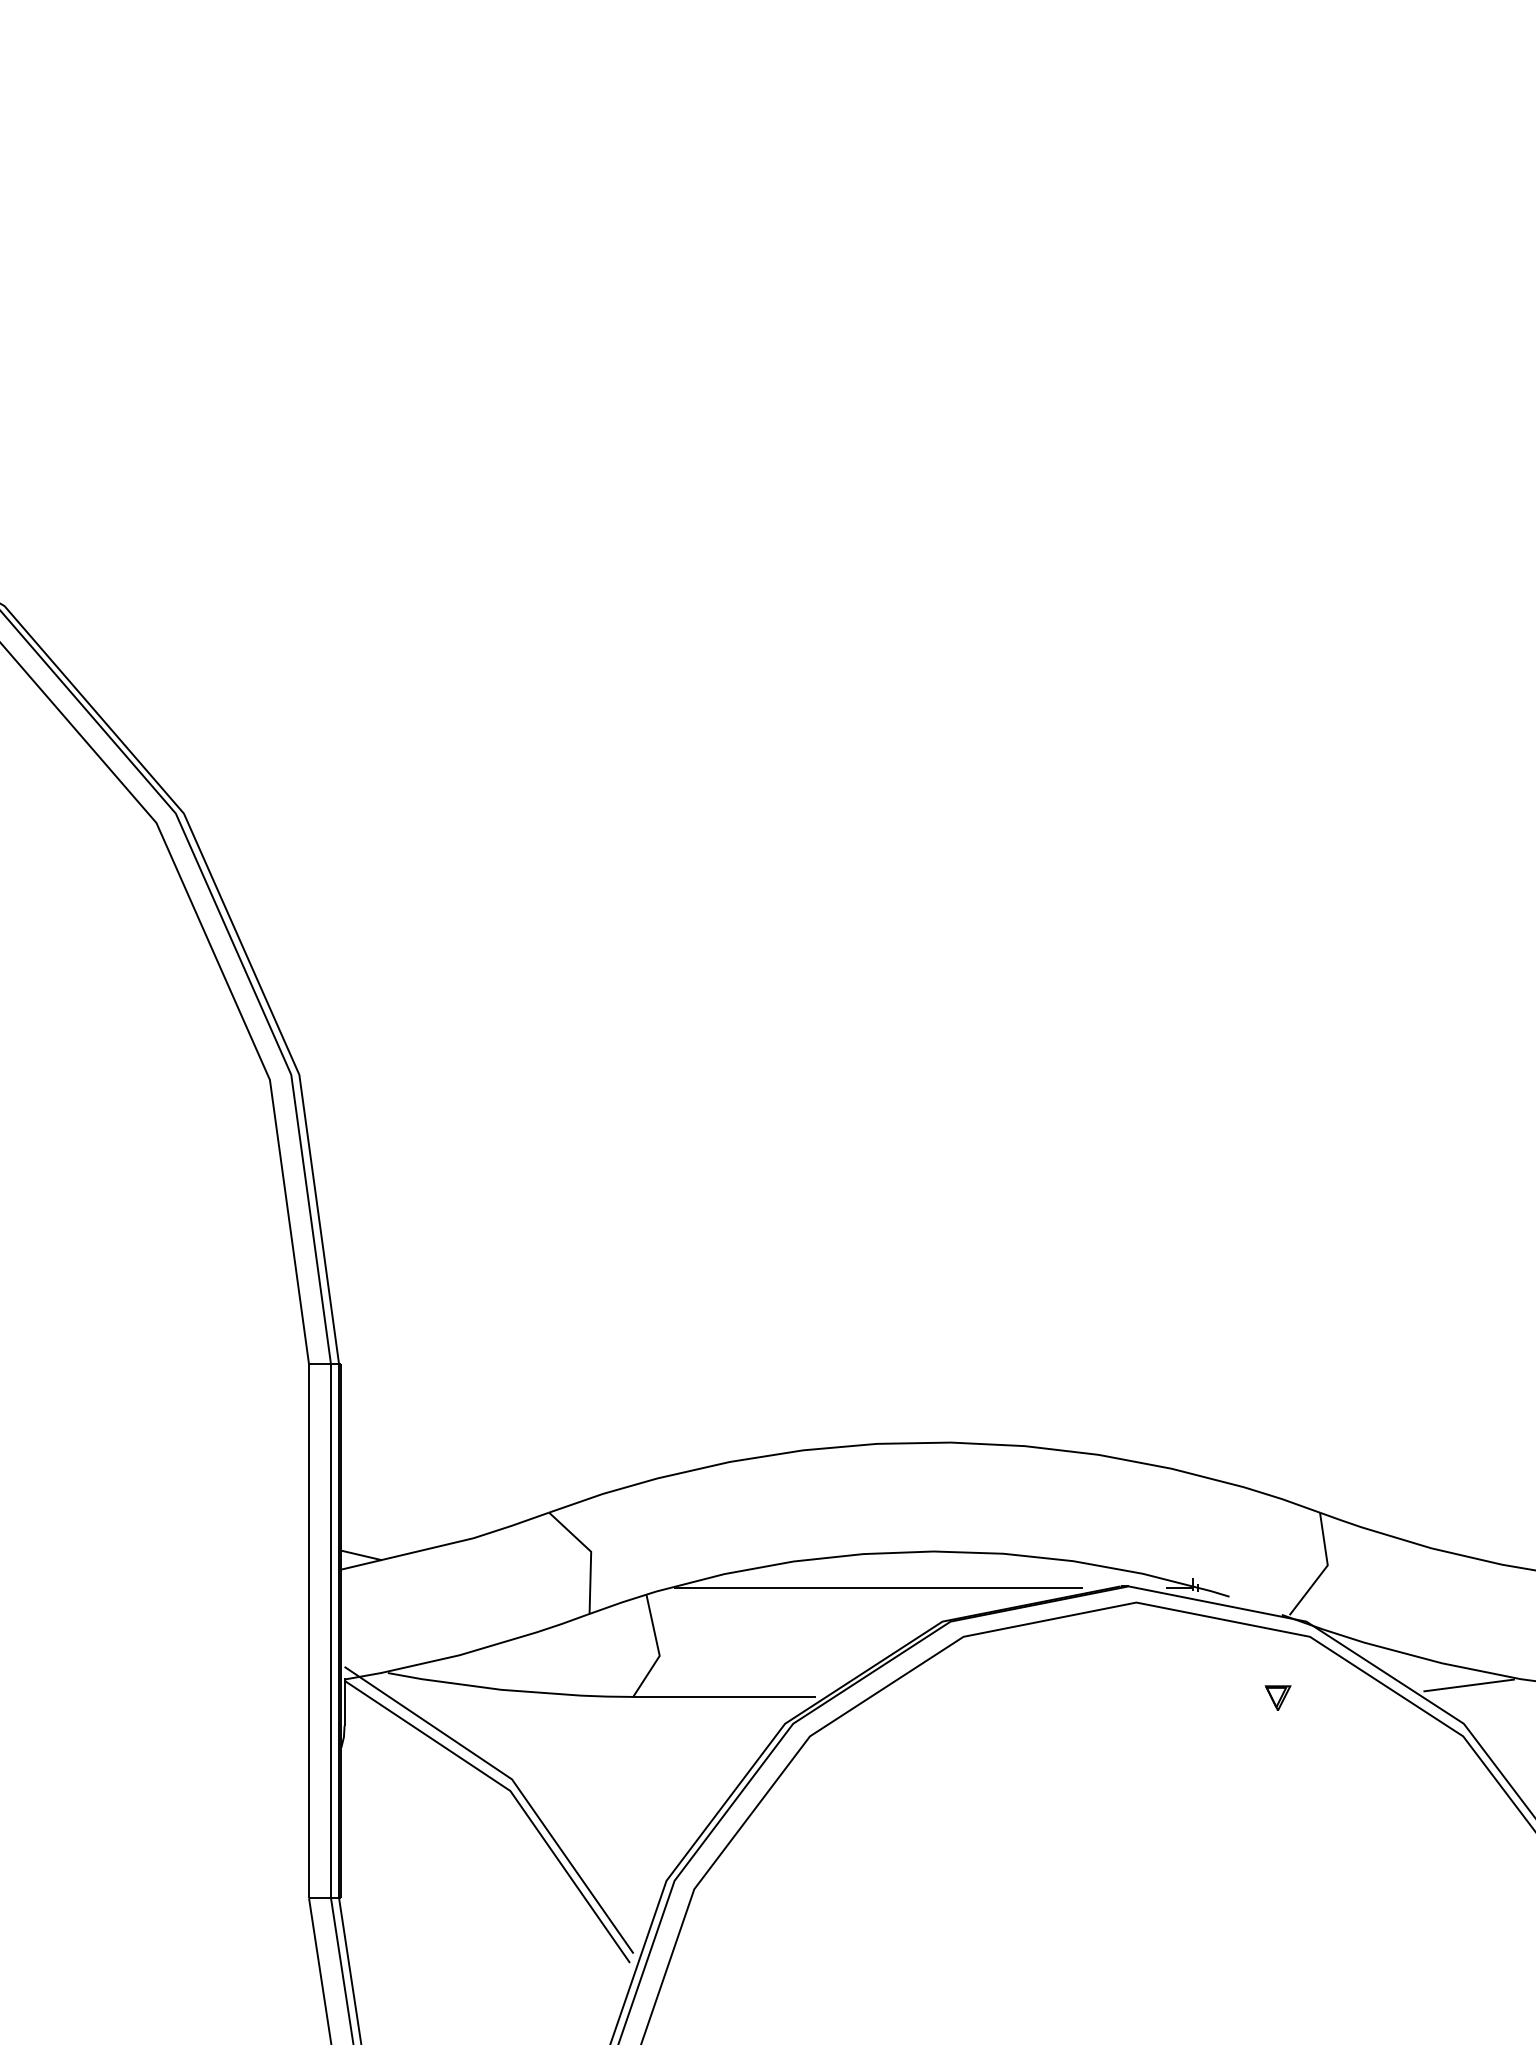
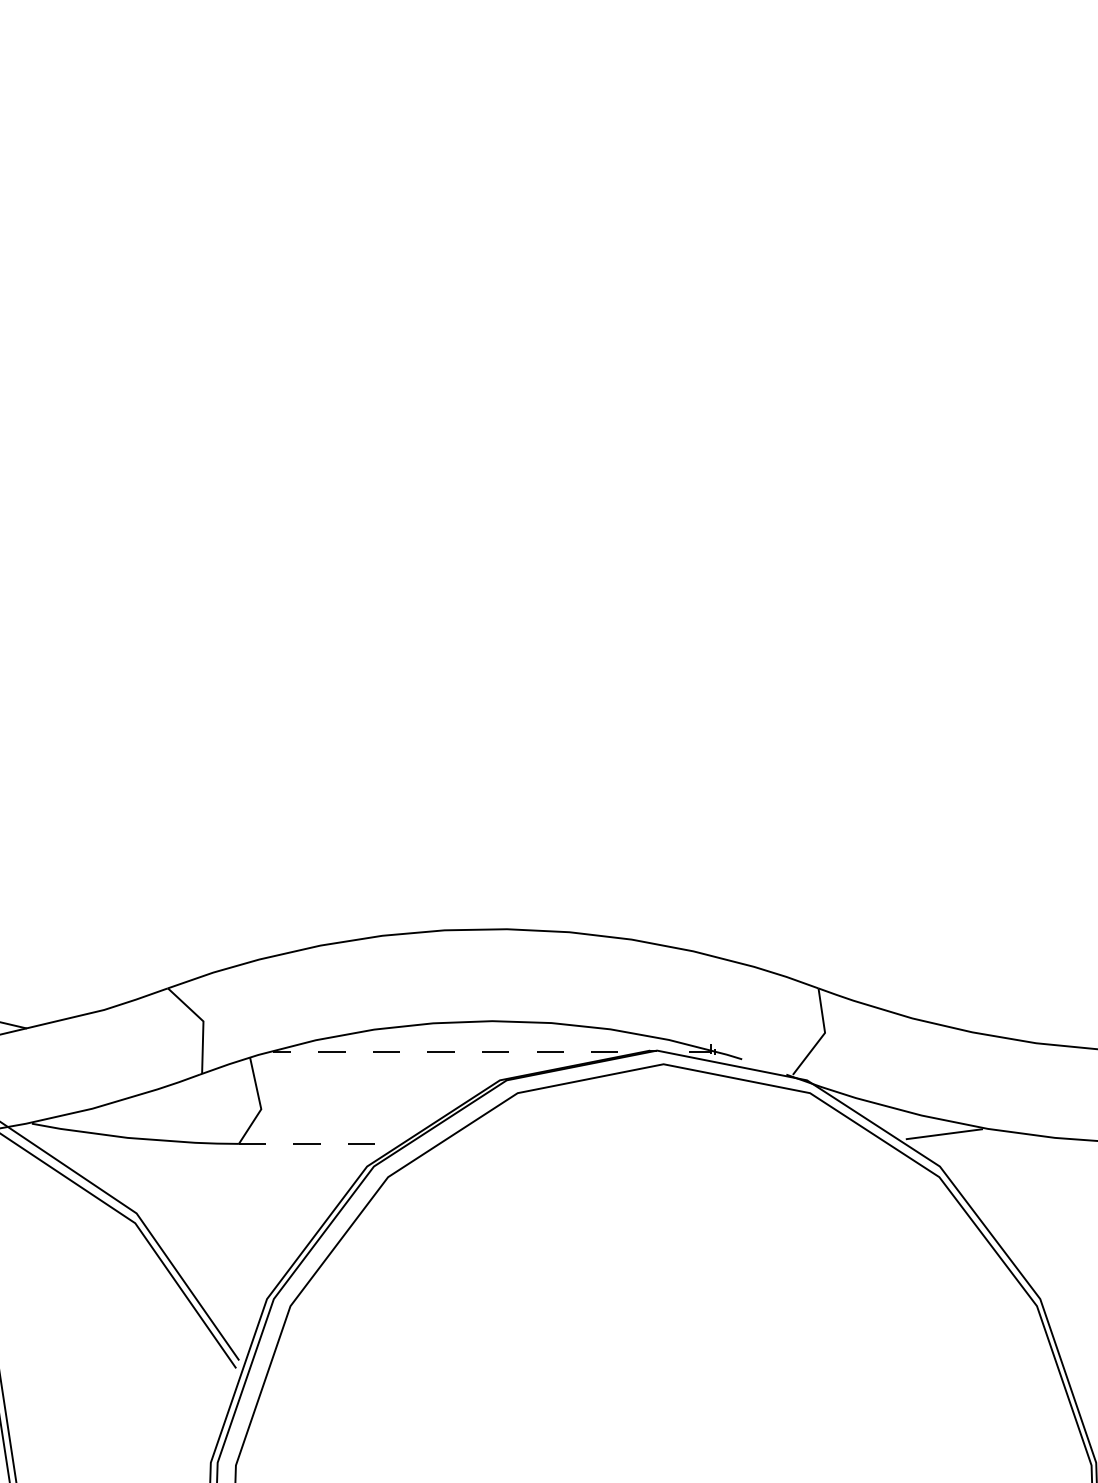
line: (878, 1588) -> (445, 1052), solid -> dashed
line: (725, 1696) -> (316, 1143), solid -> dashed
part: (1277, 1697) -> (782, 1144), removed

